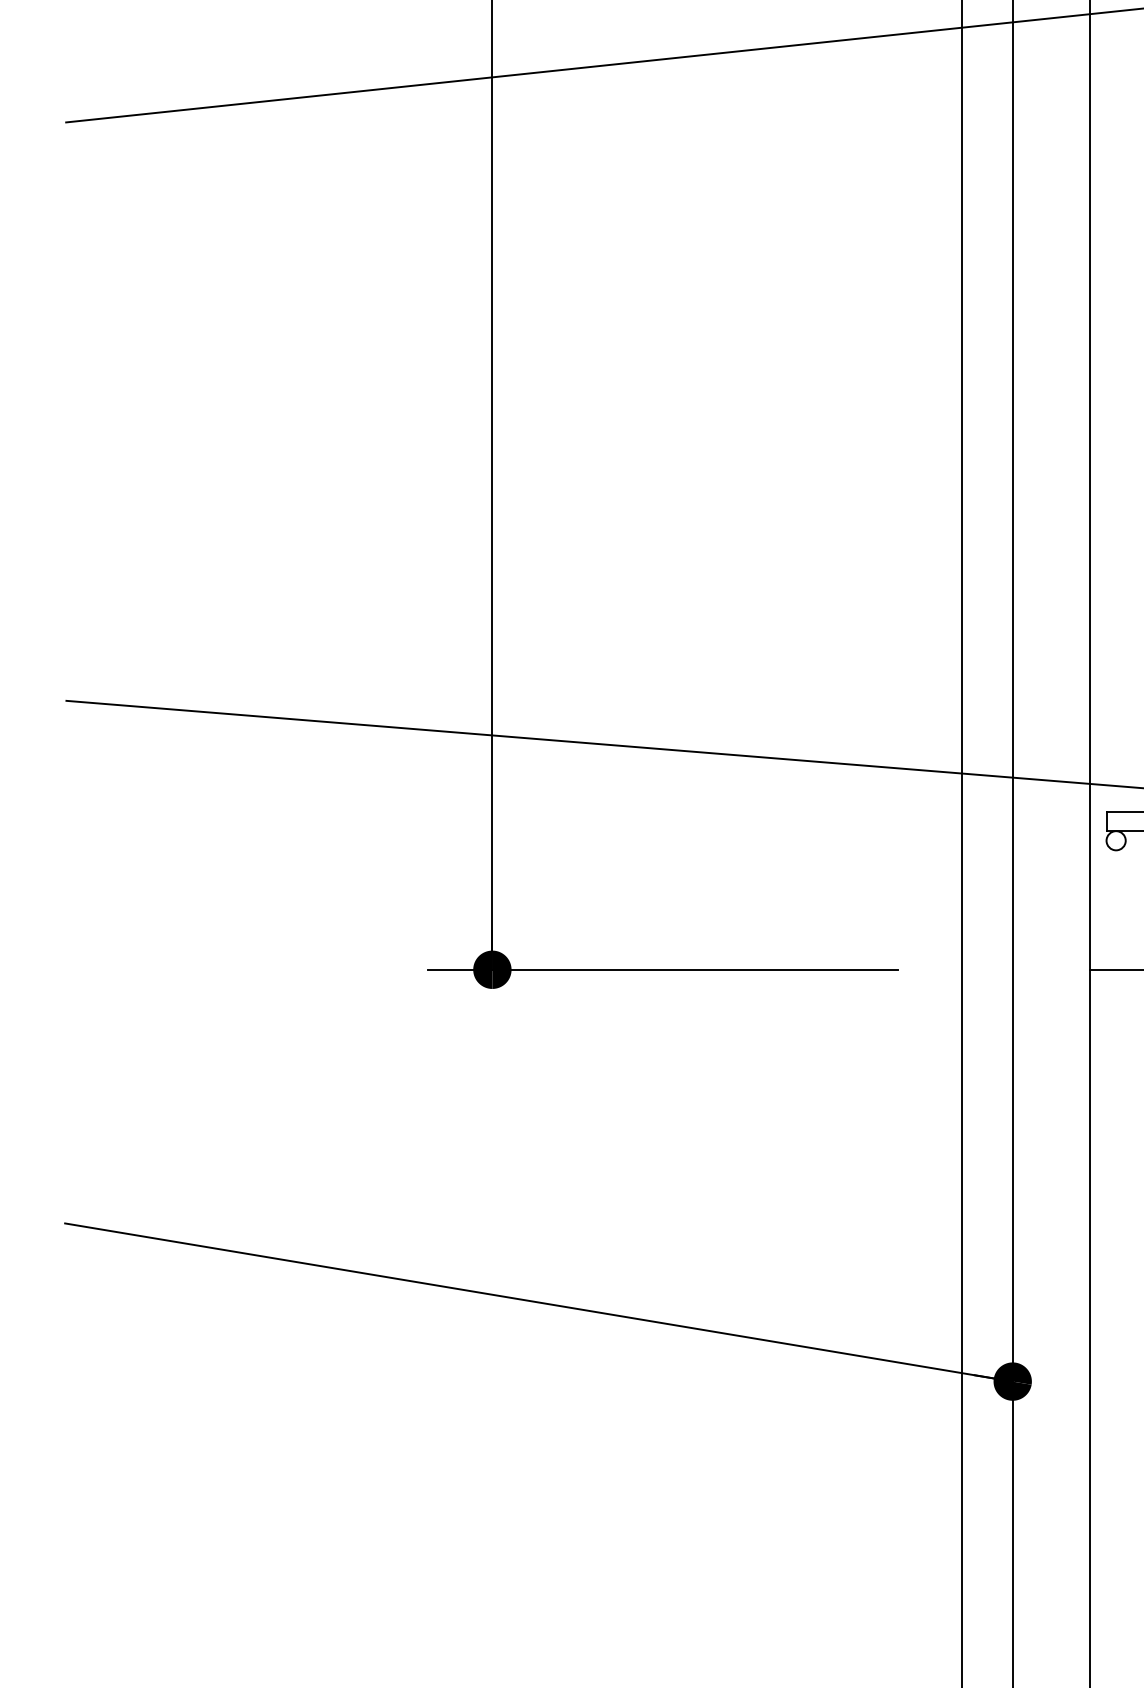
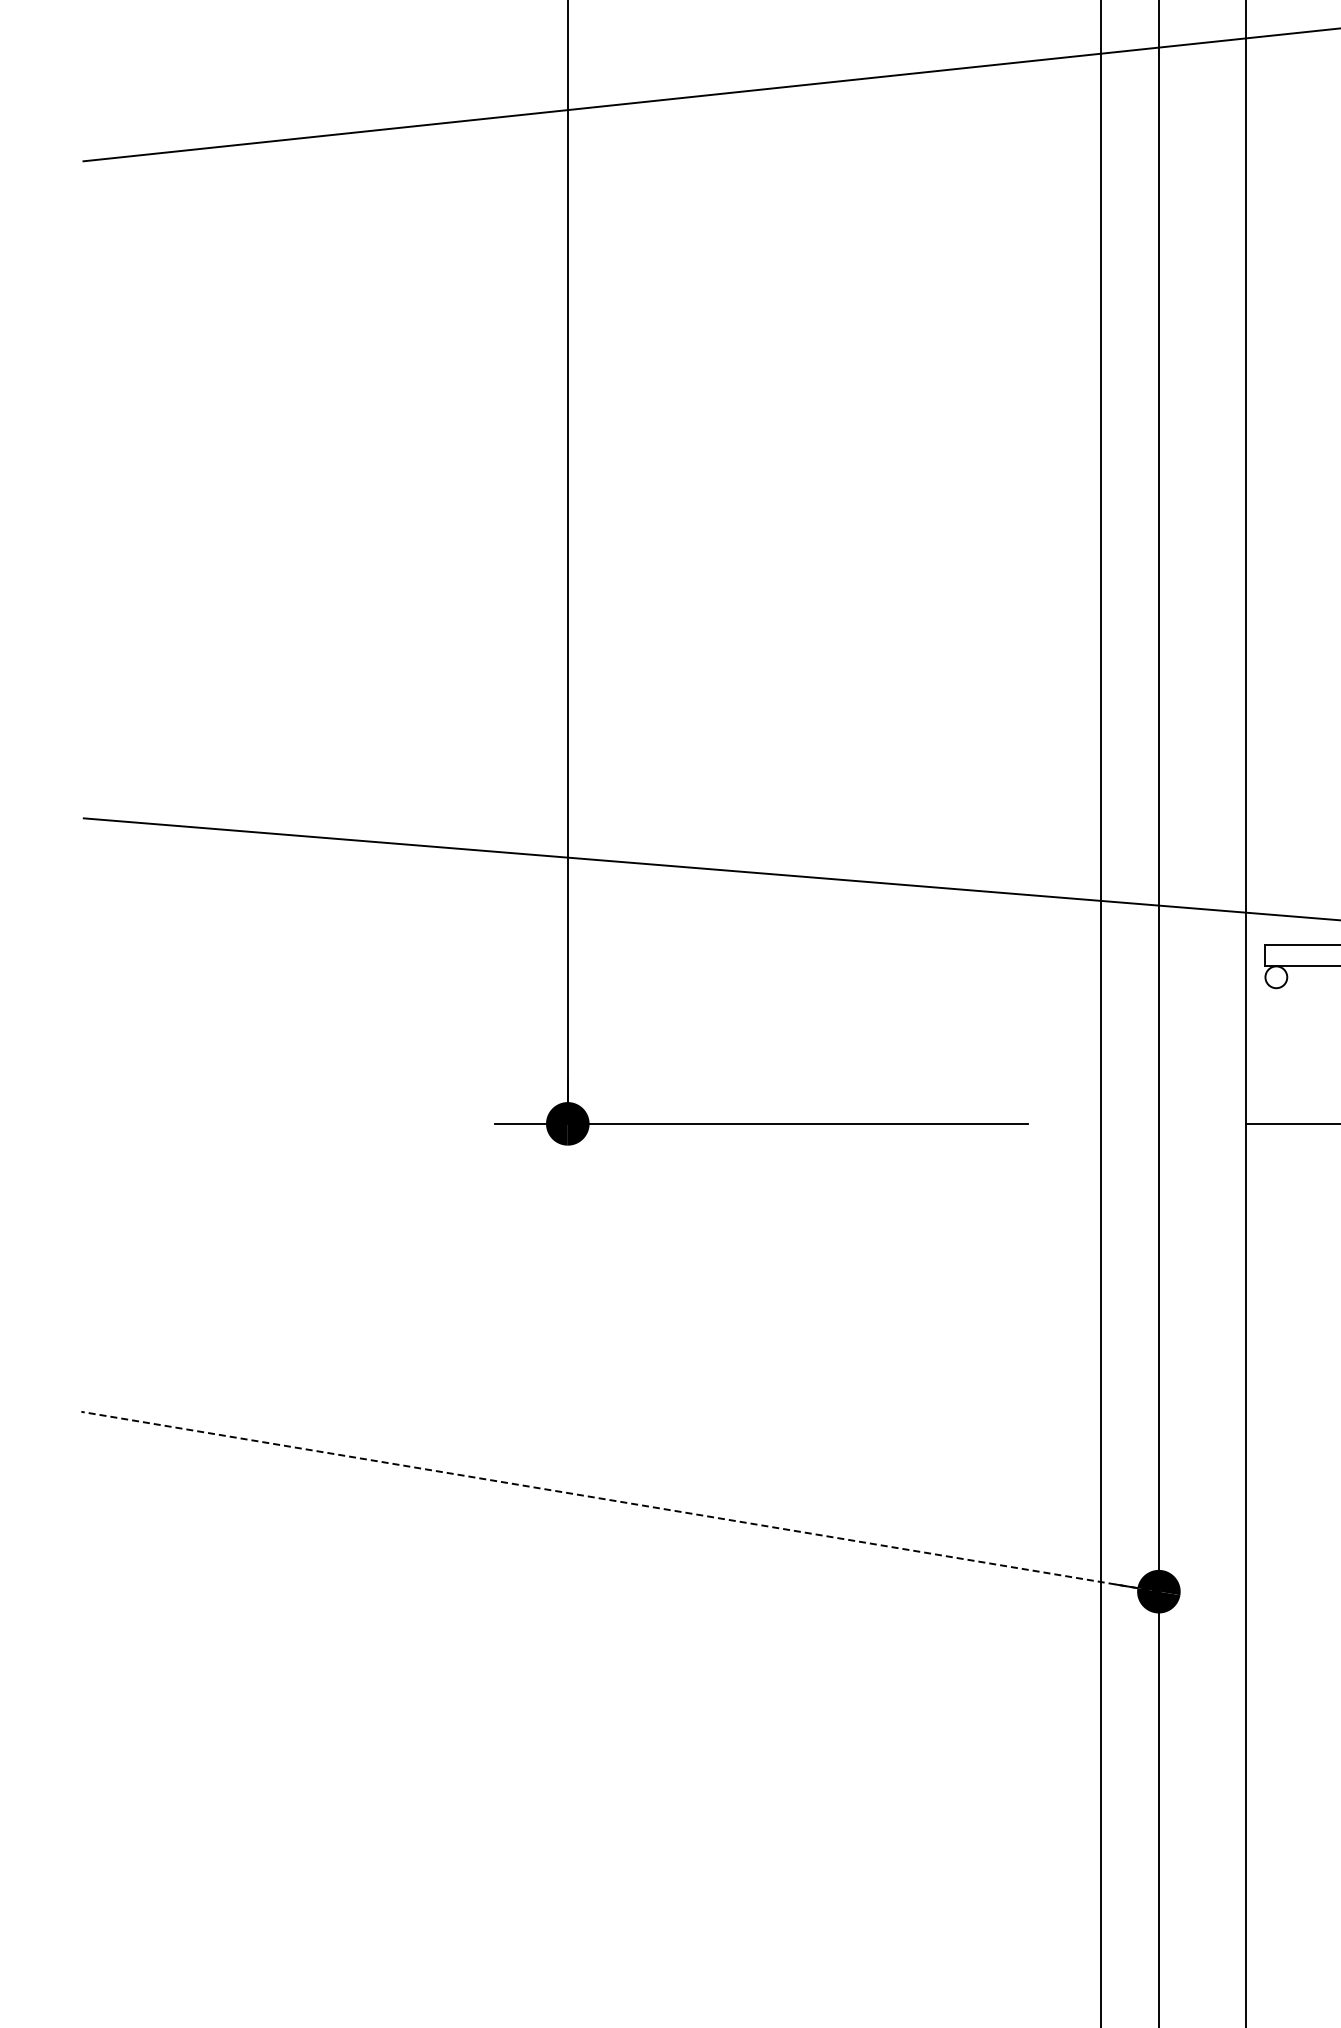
line: (537, 1302) -> (619, 1501), solid -> dashed

